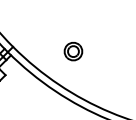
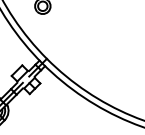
part: (73, 51) -> (99, 62), removed

